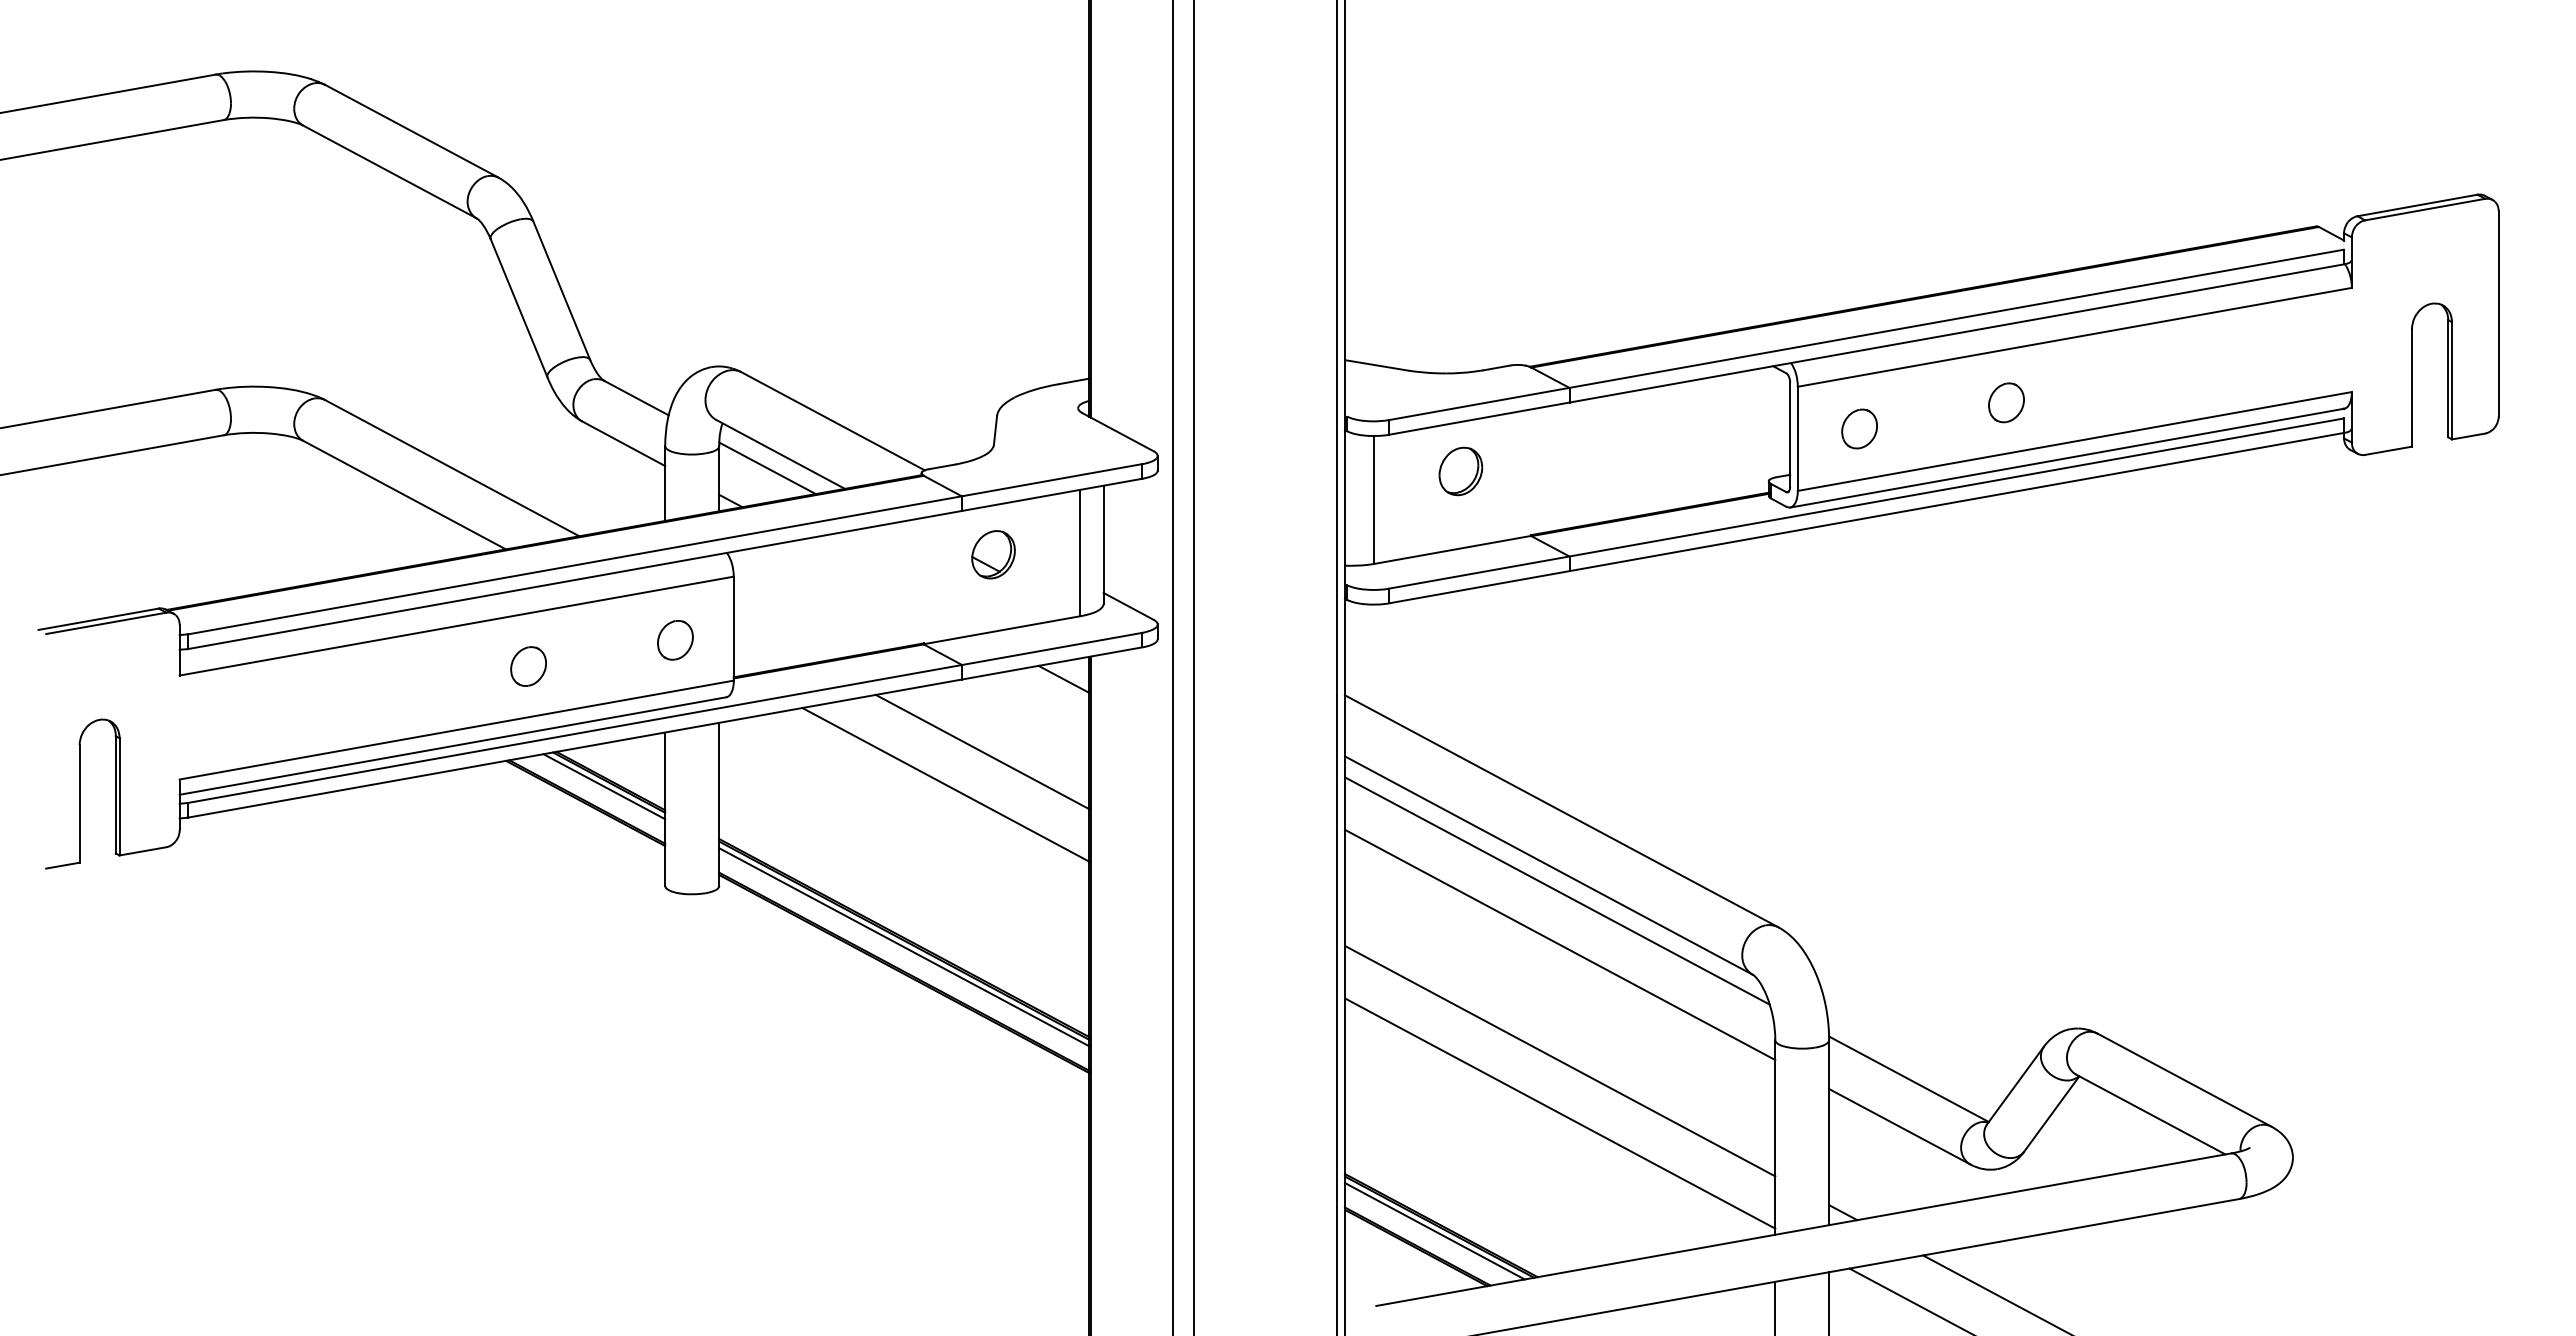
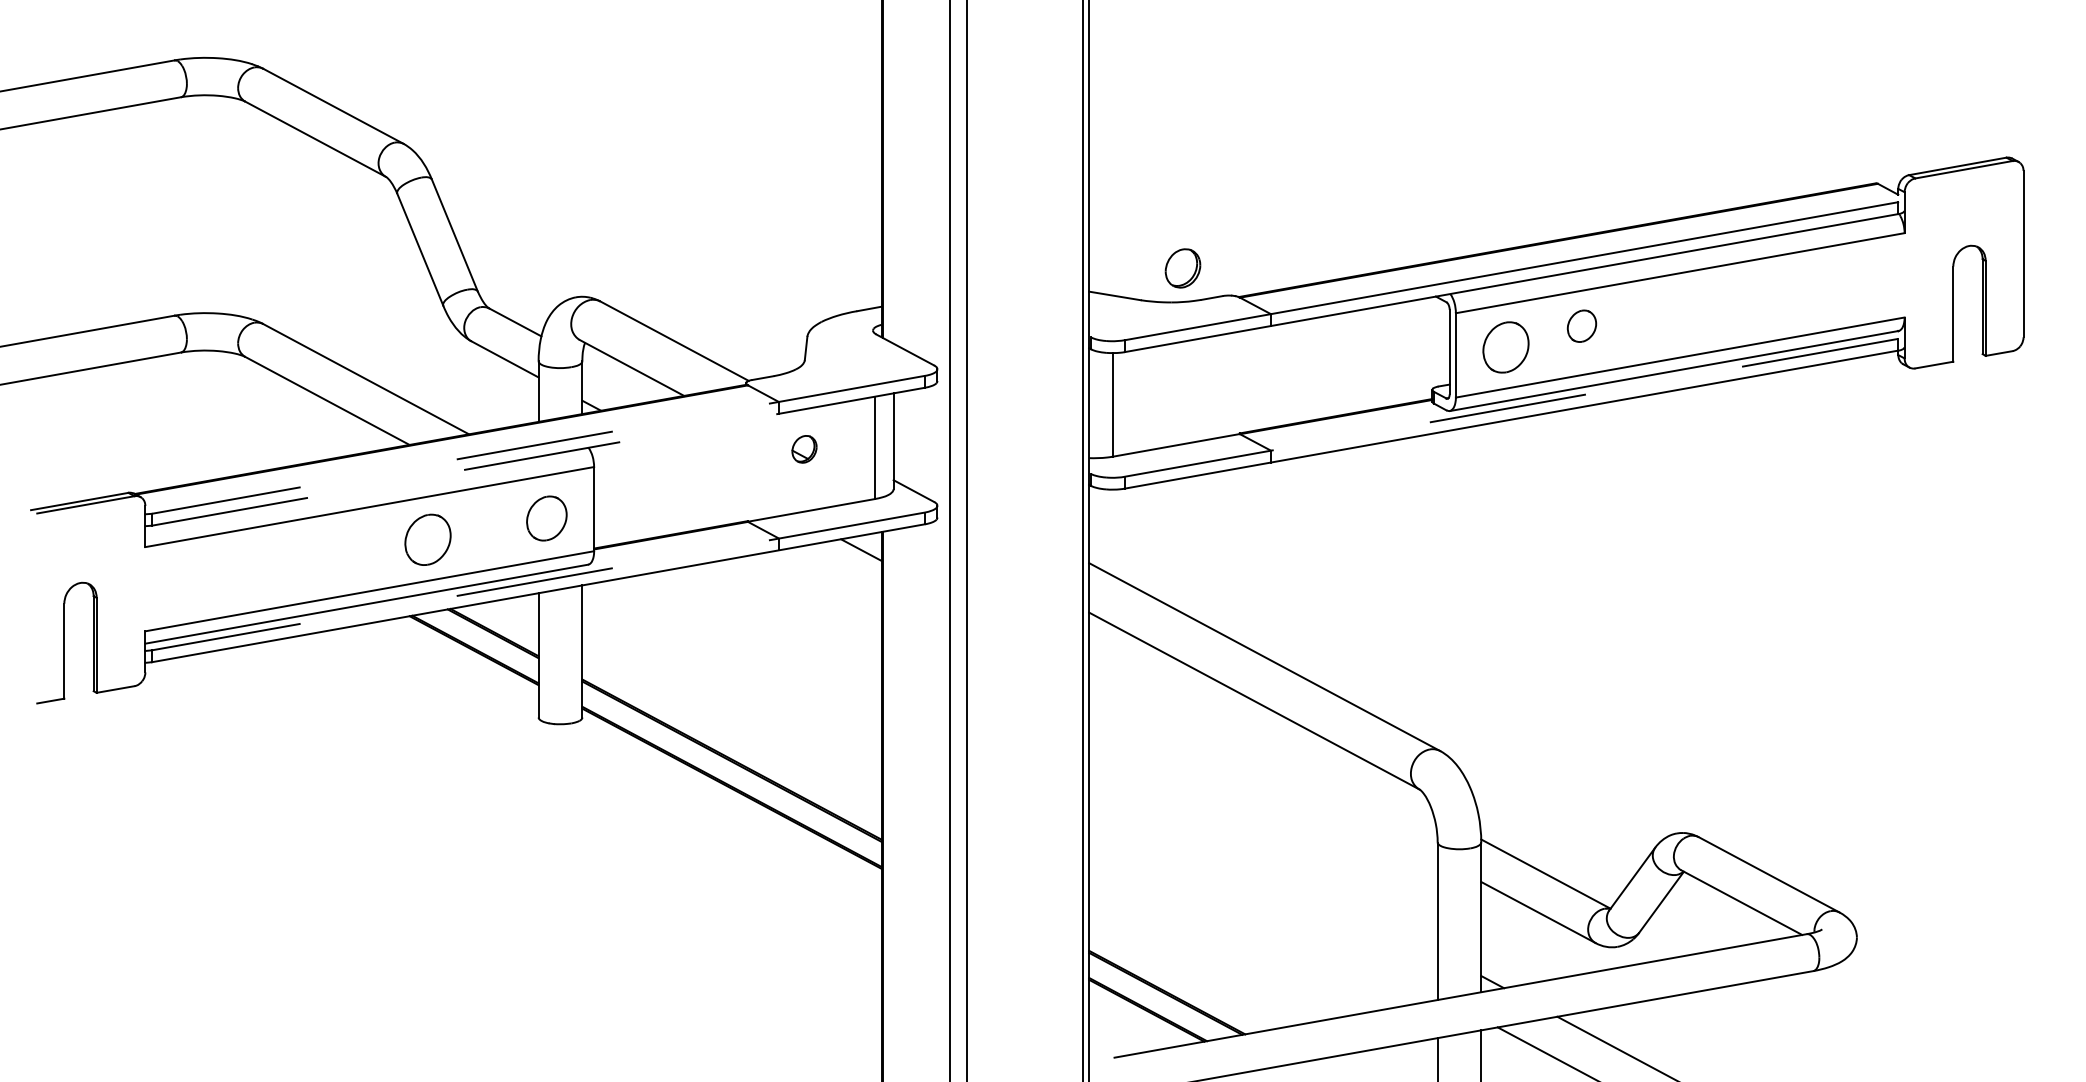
part: (2006, 402) -> (1581, 325), moved
part: (1859, 428) -> (1505, 347), size x1.6
line: (767, 468) -> (621, 379), removed
part: (1460, 471) -> (1182, 268), moved
line: (1866, 503) -> (1511, 407), solid -> dashed
line: (665, 549) -> (538, 445), solid -> dashed
part: (993, 554) -> (804, 449), size x0.7
line: (665, 563) -> (538, 456), solid -> dashed
part: (675, 640) -> (546, 518), size x1.4
part: (528, 666) -> (427, 539), size x1.6
line: (665, 717) -> (538, 581), solid -> dashed
line: (981, 751) -> (794, 608), removed
line: (945, 784) -> (765, 635), removed
line: (604, 786) -> (489, 636), removed
line: (1556, 890) -> (1260, 721), removed
line: (1559, 944) -> (1262, 764), removed
line: (903, 946) -> (731, 766), removed
line: (1559, 1060) -> (1262, 858), removed
line: (1559, 1113) -> (1262, 901), removed
line: (1434, 1231) -> (1161, 997), removed

